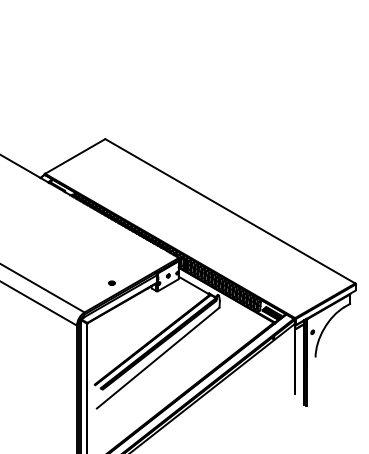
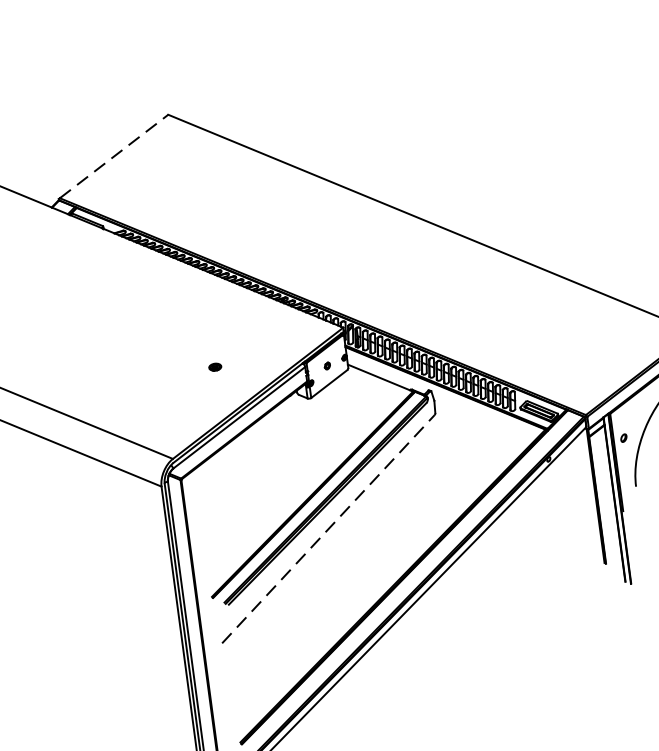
line: (75, 156) -> (114, 156), solid -> dashed
part: (111, 282) -> (214, 365), moved
line: (158, 357) -> (329, 527), solid -> dashed

